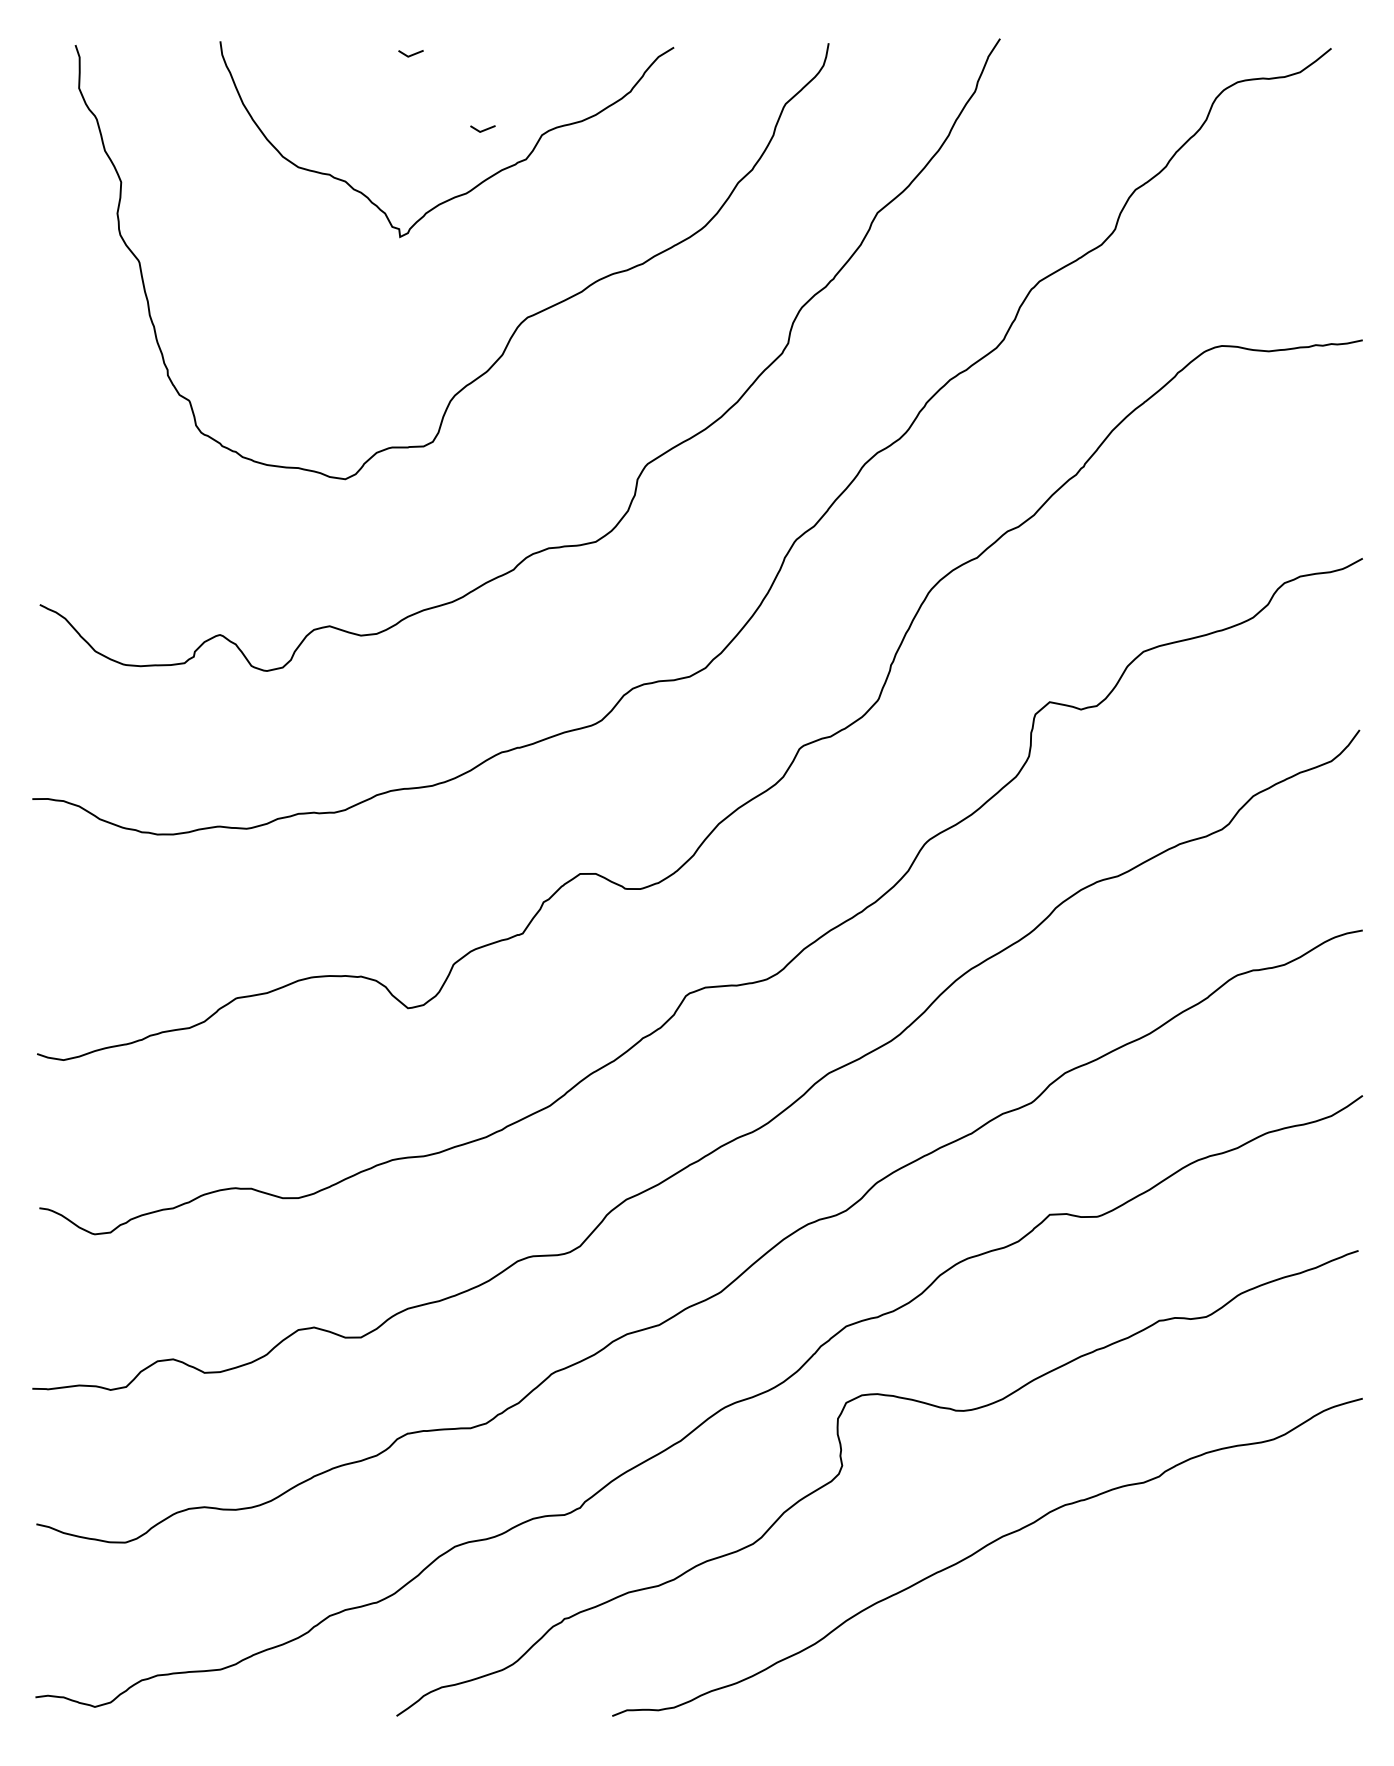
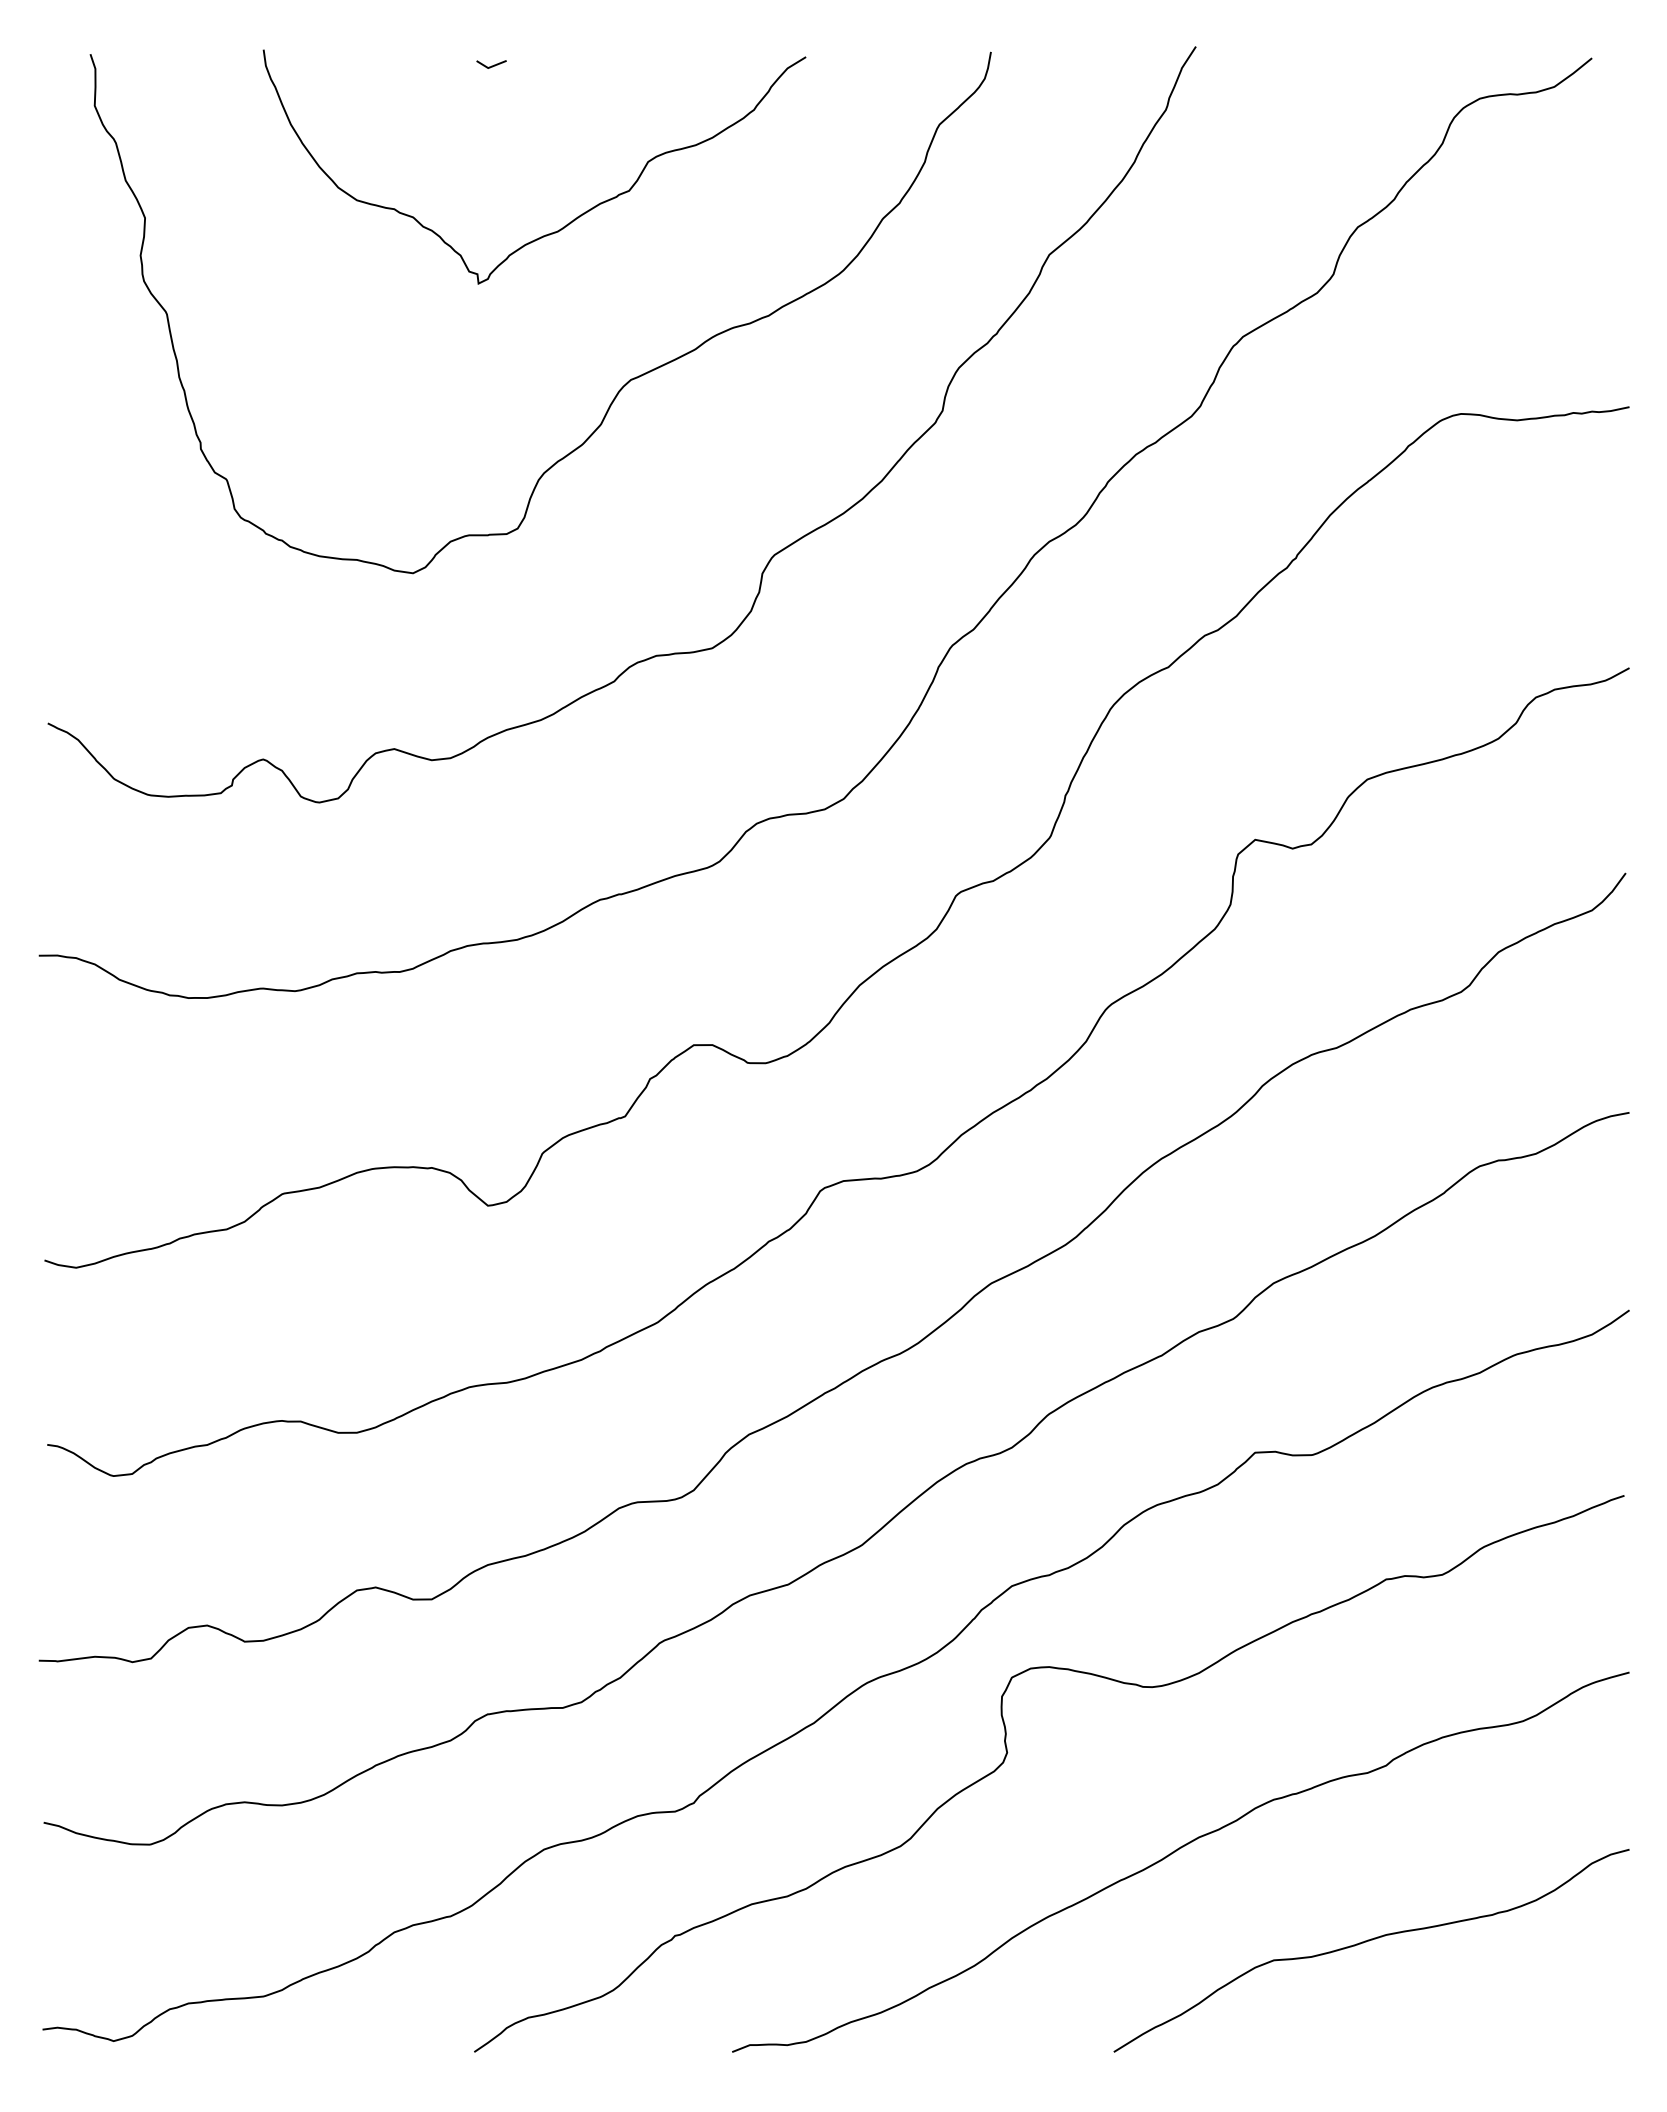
line: (482, 129) -> (577, 155), removed
curve: (1145, 1623) -> (1369, 1941), added

